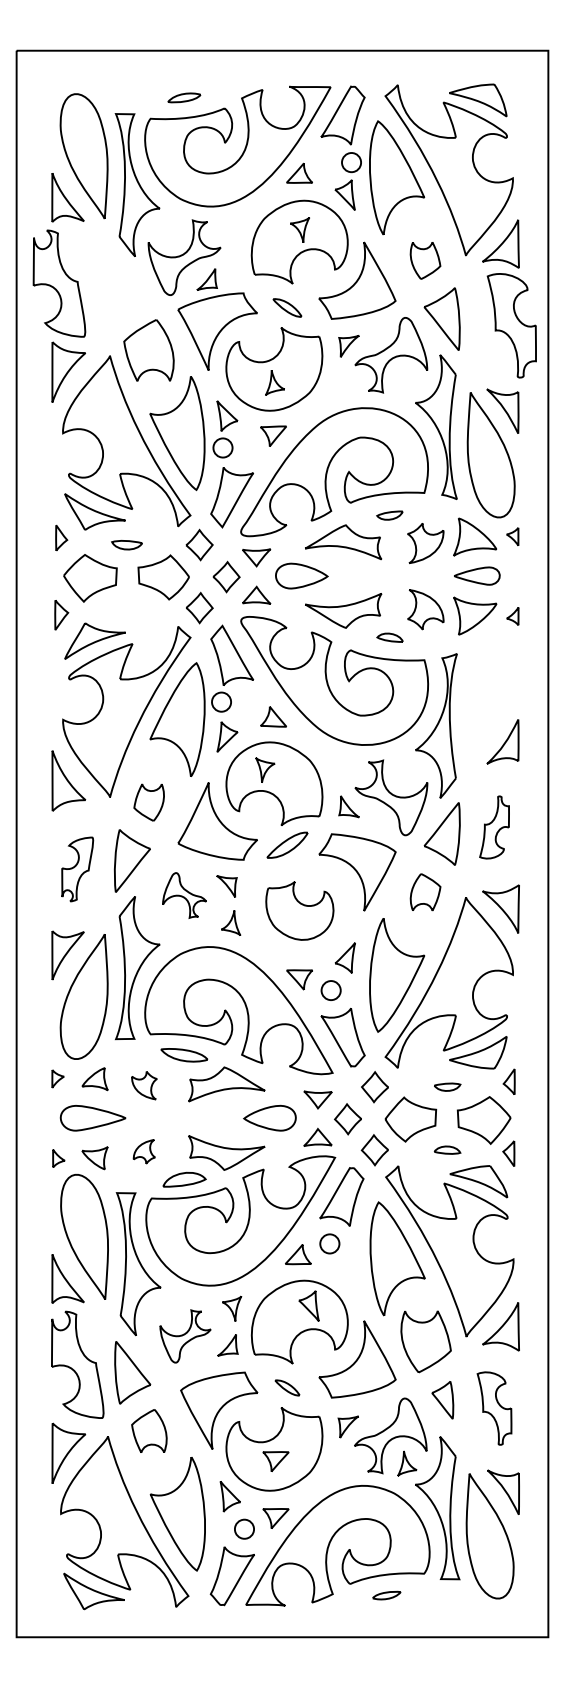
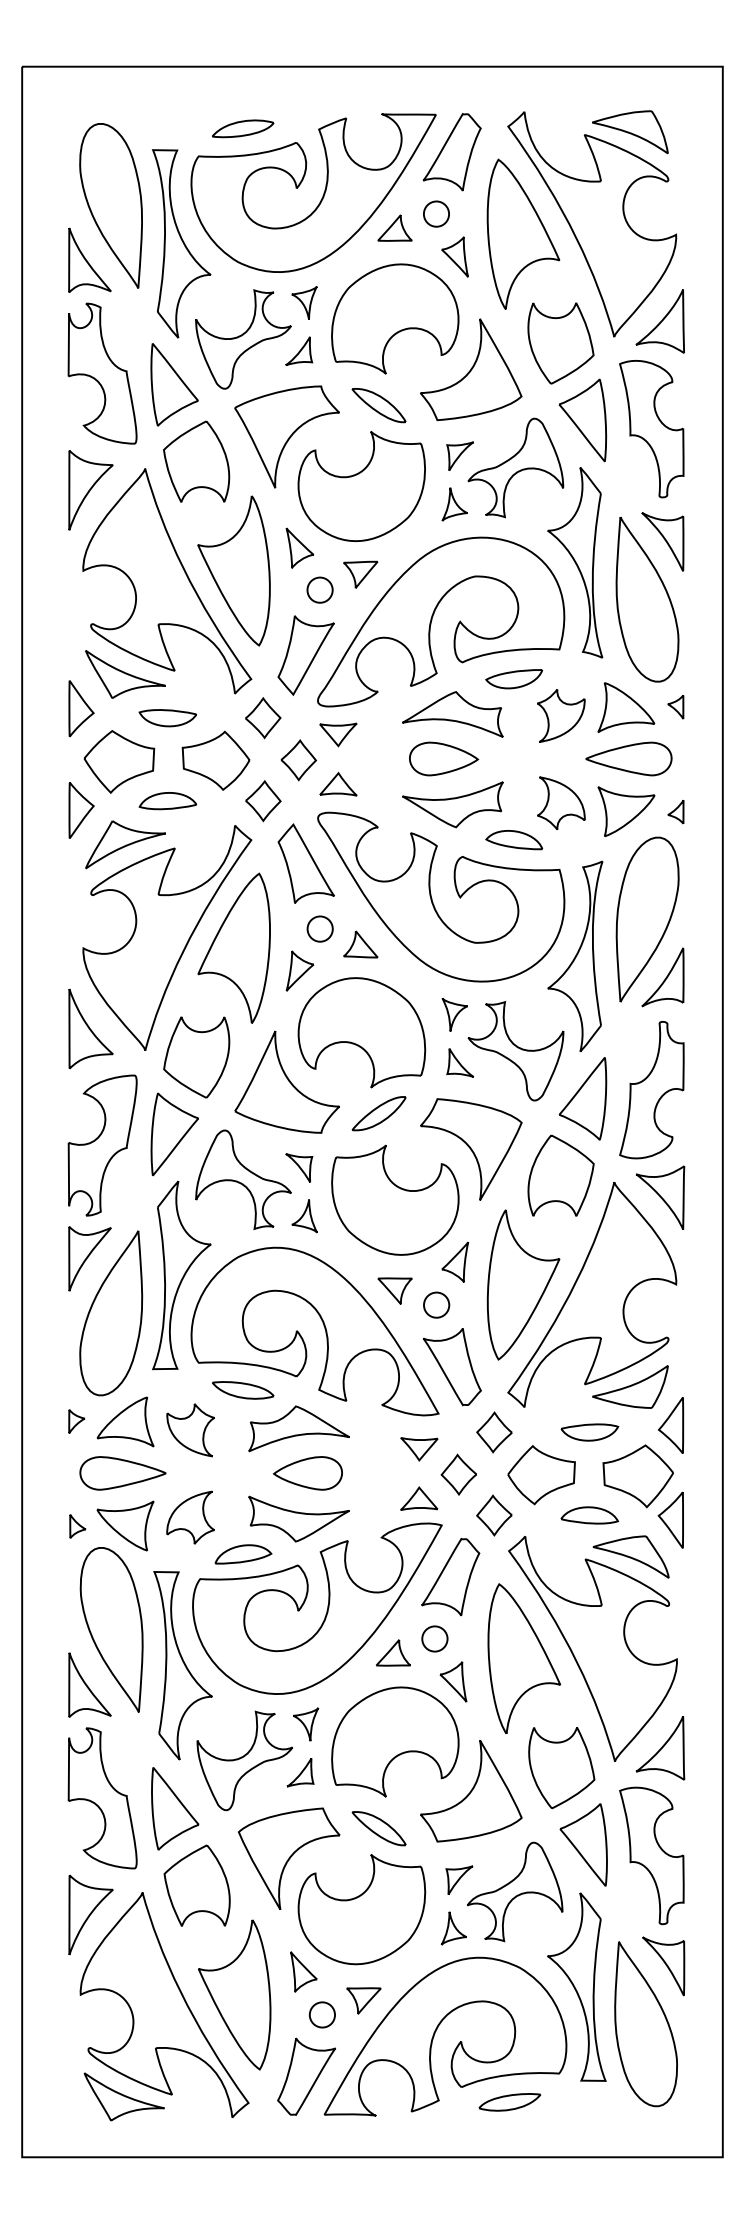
part: (184, 97) -> (243, 128), size x1.43
part: (351, 162) -> (436, 213), moved
part: (299, 229) -> (304, 302), moved
part: (425, 260) -> (560, 343), size x1.67
part: (207, 278) -> (299, 350), moved
part: (59, 283) -> (102, 373), moved
part: (132, 291) -> (174, 384), added
part: (287, 307) -> (378, 405), size x1.43
part: (511, 326) -> (651, 429), moved
part: (274, 382) -> (454, 504), moved
part: (222, 447) -> (319, 589), moved
part: (389, 515) -> (513, 679), size x1.67
part: (61, 537) -> (81, 708), size x1.67
part: (126, 545) -> (167, 718), size x1.43
part: (302, 575) -> (444, 758), moved
part: (476, 575) -> (628, 758), size x1.43
part: (126, 608) -> (167, 801), added
part: (61, 615) -> (81, 810), size x1.43
part: (390, 637) -> (514, 840), size x1.67
part: (491, 697) -> (647, 919), added
part: (221, 701) -> (319, 928), moved
part: (265, 770) -> (454, 1014), moved
part: (148, 802) -> (196, 1057), size x1.67
part: (494, 827) -> (651, 1090), size x1.67
part: (77, 869) -> (102, 1145), size x1.67
part: (425, 892) -> (560, 1175), size x1.67
part: (184, 895) -> (243, 1179), size x1.67
part: (299, 910) -> (395, 1199), size x1.43
part: (95, 1078) -> (125, 1421), size x1.67
part: (509, 1081) -> (671, 1425), size x1.67
part: (144, 1085) -> (190, 1430), size x1.43
part: (447, 1087) -> (589, 1432), size x1.67
part: (269, 1118) -> (307, 1473), moved
part: (447, 1150) -> (589, 1515), size x1.67
part: (144, 1151) -> (190, 1517), size x1.67
part: (508, 1153) -> (670, 1519), size x1.67
part: (95, 1157) -> (125, 1525), size x1.67
part: (309, 1305) -> (453, 1681), moved
part: (185, 1336) -> (244, 1760), size x1.43
part: (287, 1387) -> (378, 1828), size x1.67
part: (442, 1399) -> (583, 1844), size x1.67
part: (494, 1408) -> (651, 1855), size x1.43
part: (148, 1431) -> (196, 1885), size x1.43
part: (275, 1461) -> (363, 1925), removed
part: (406, 1463) -> (453, 1928), moved
part: (386, 1595) -> (509, 2102), size x1.67

